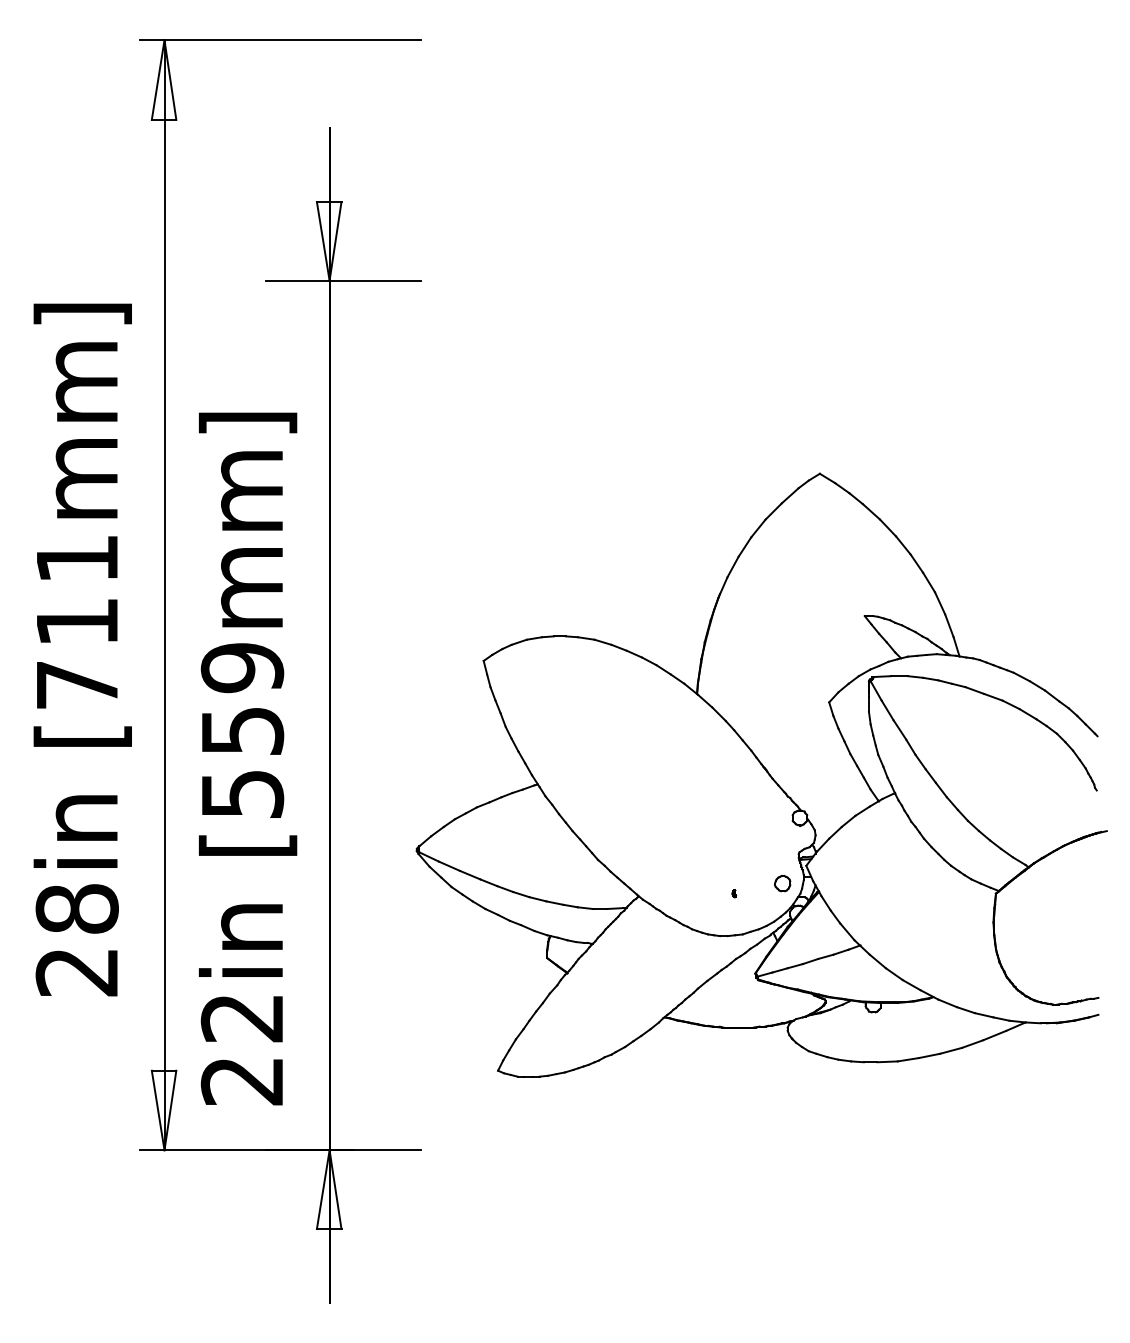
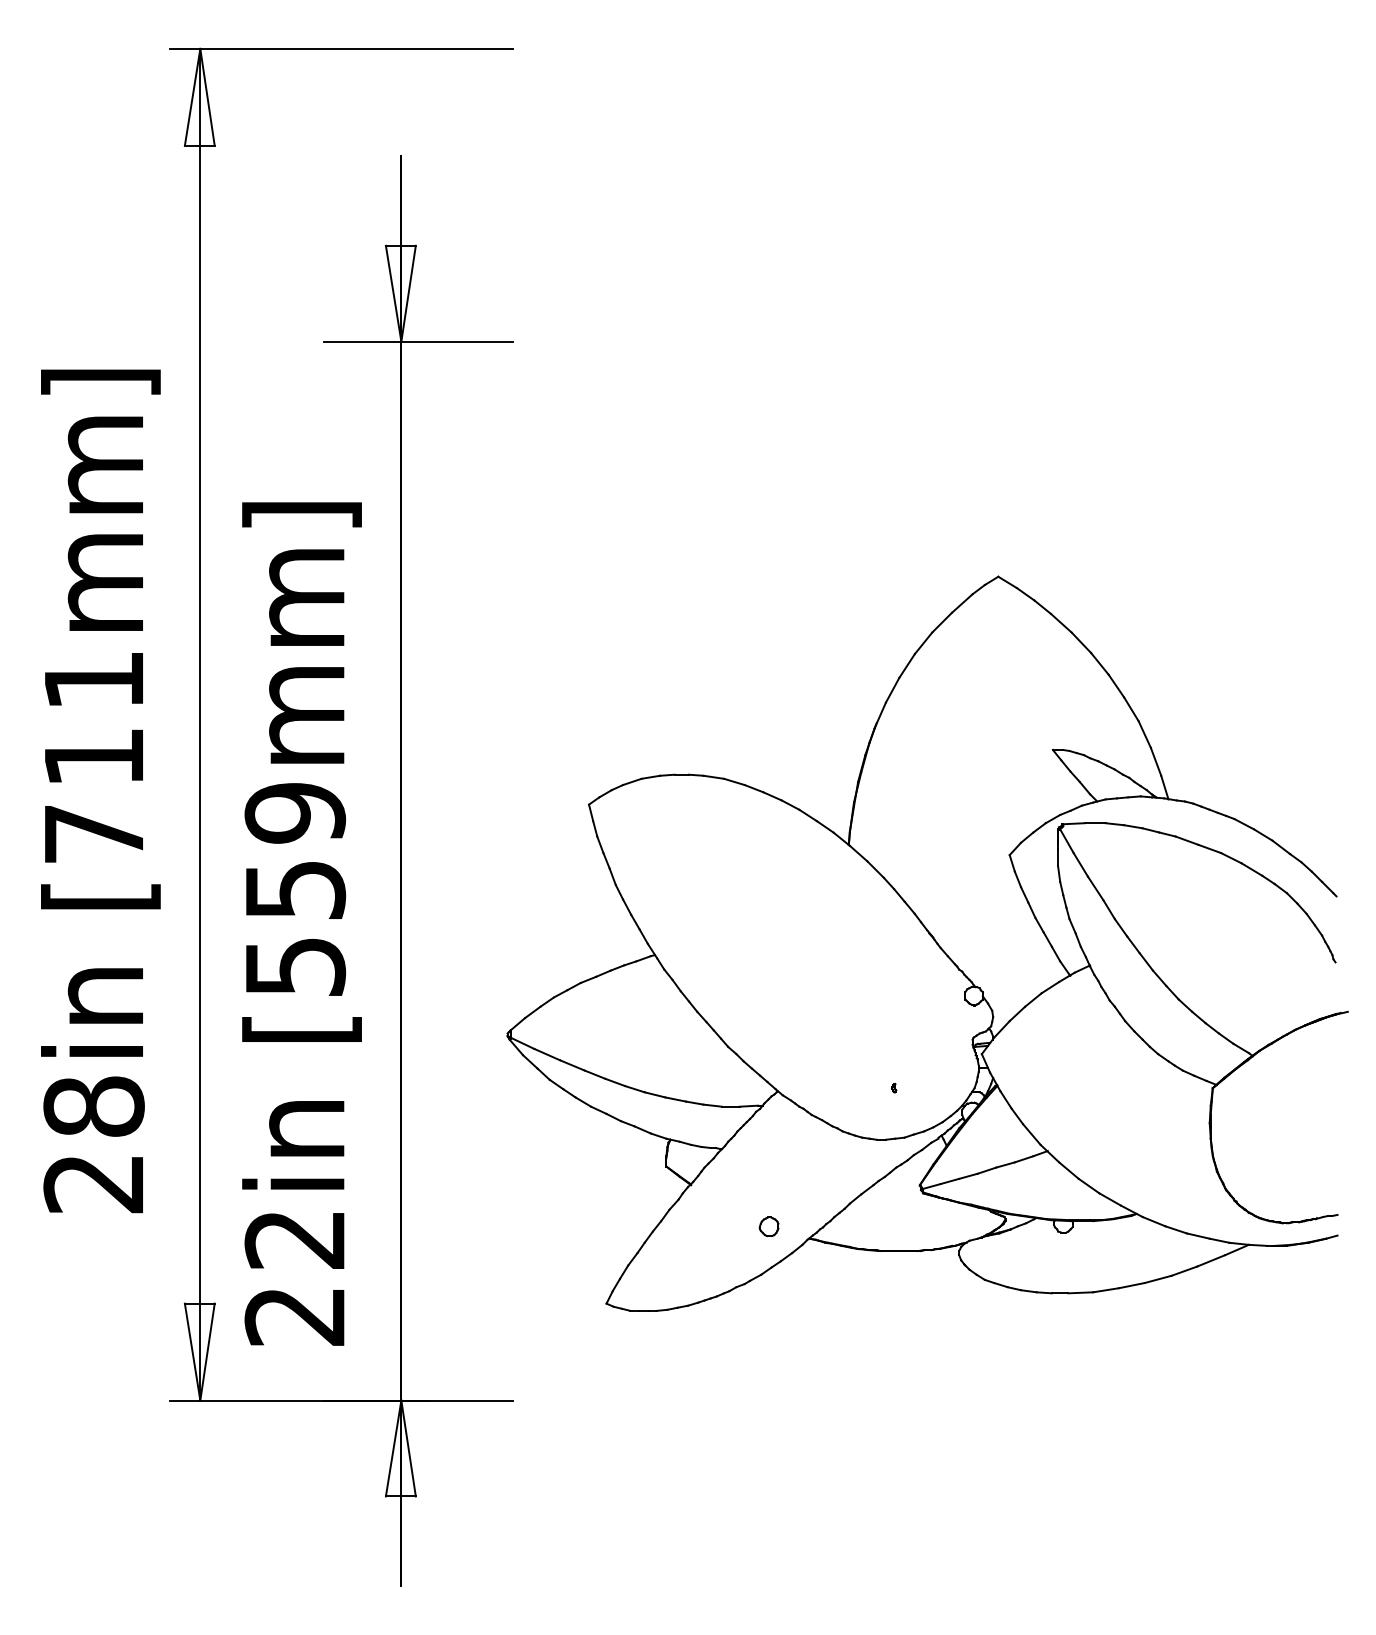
part: (782, 883) -> (768, 1226), moved

